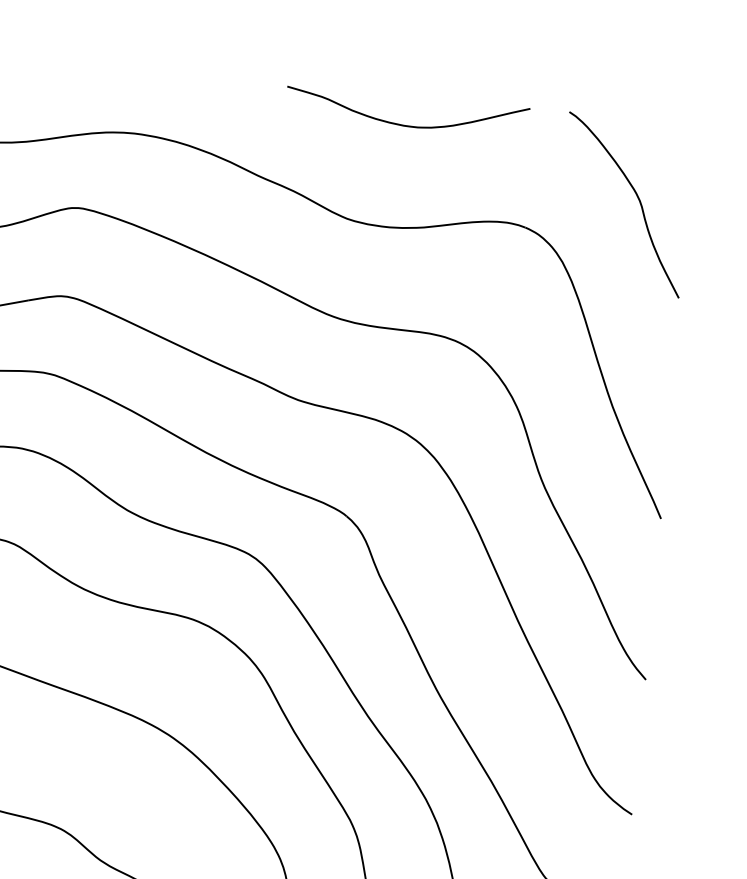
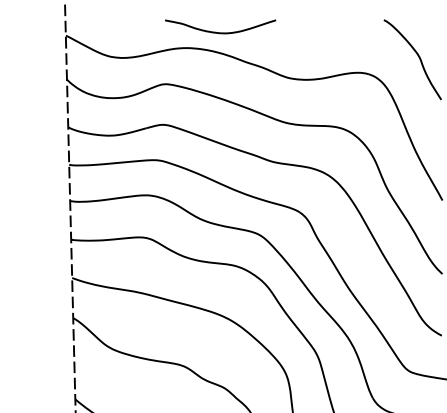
curve: (406, 124) -> (220, 32), moved

